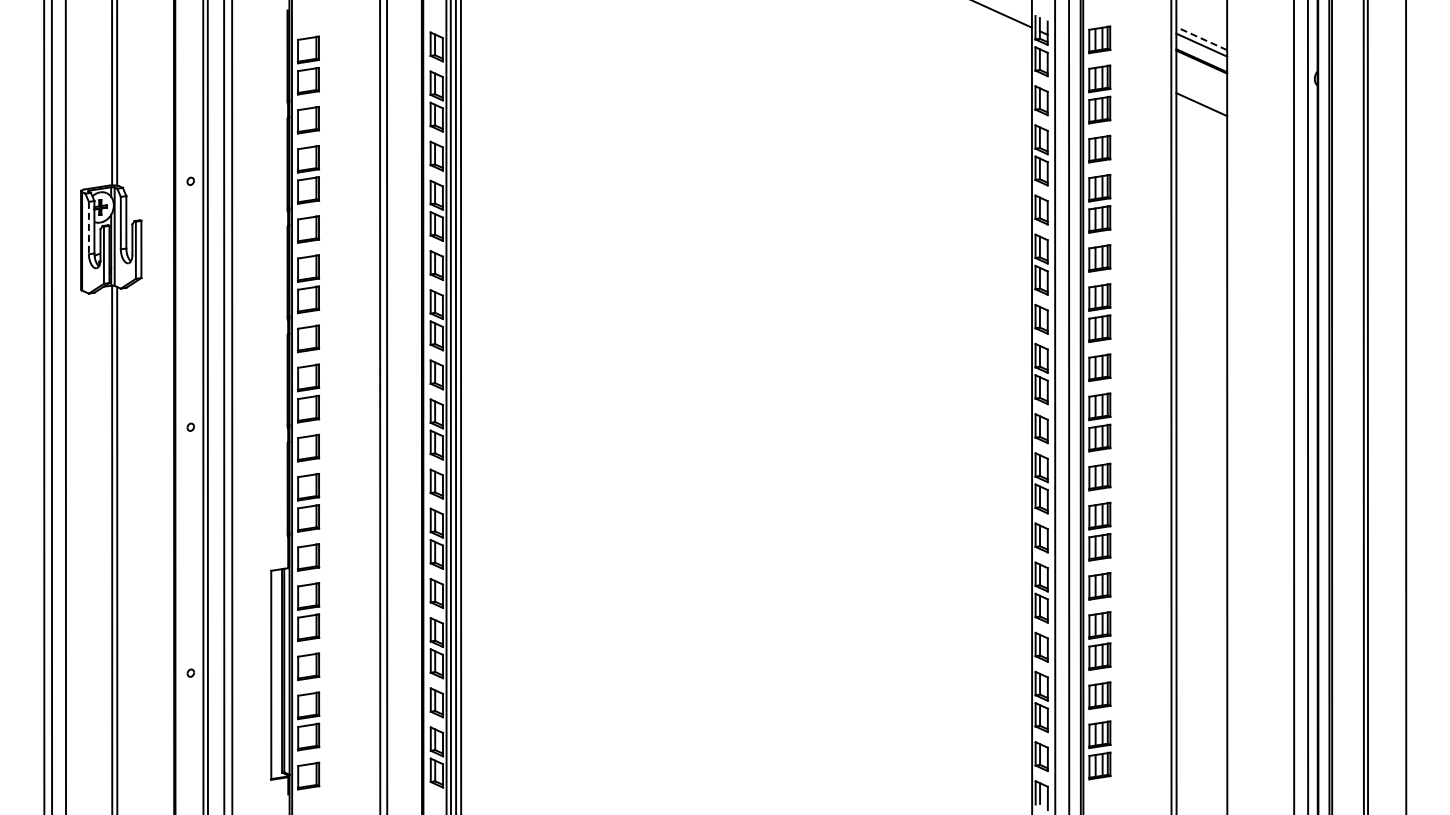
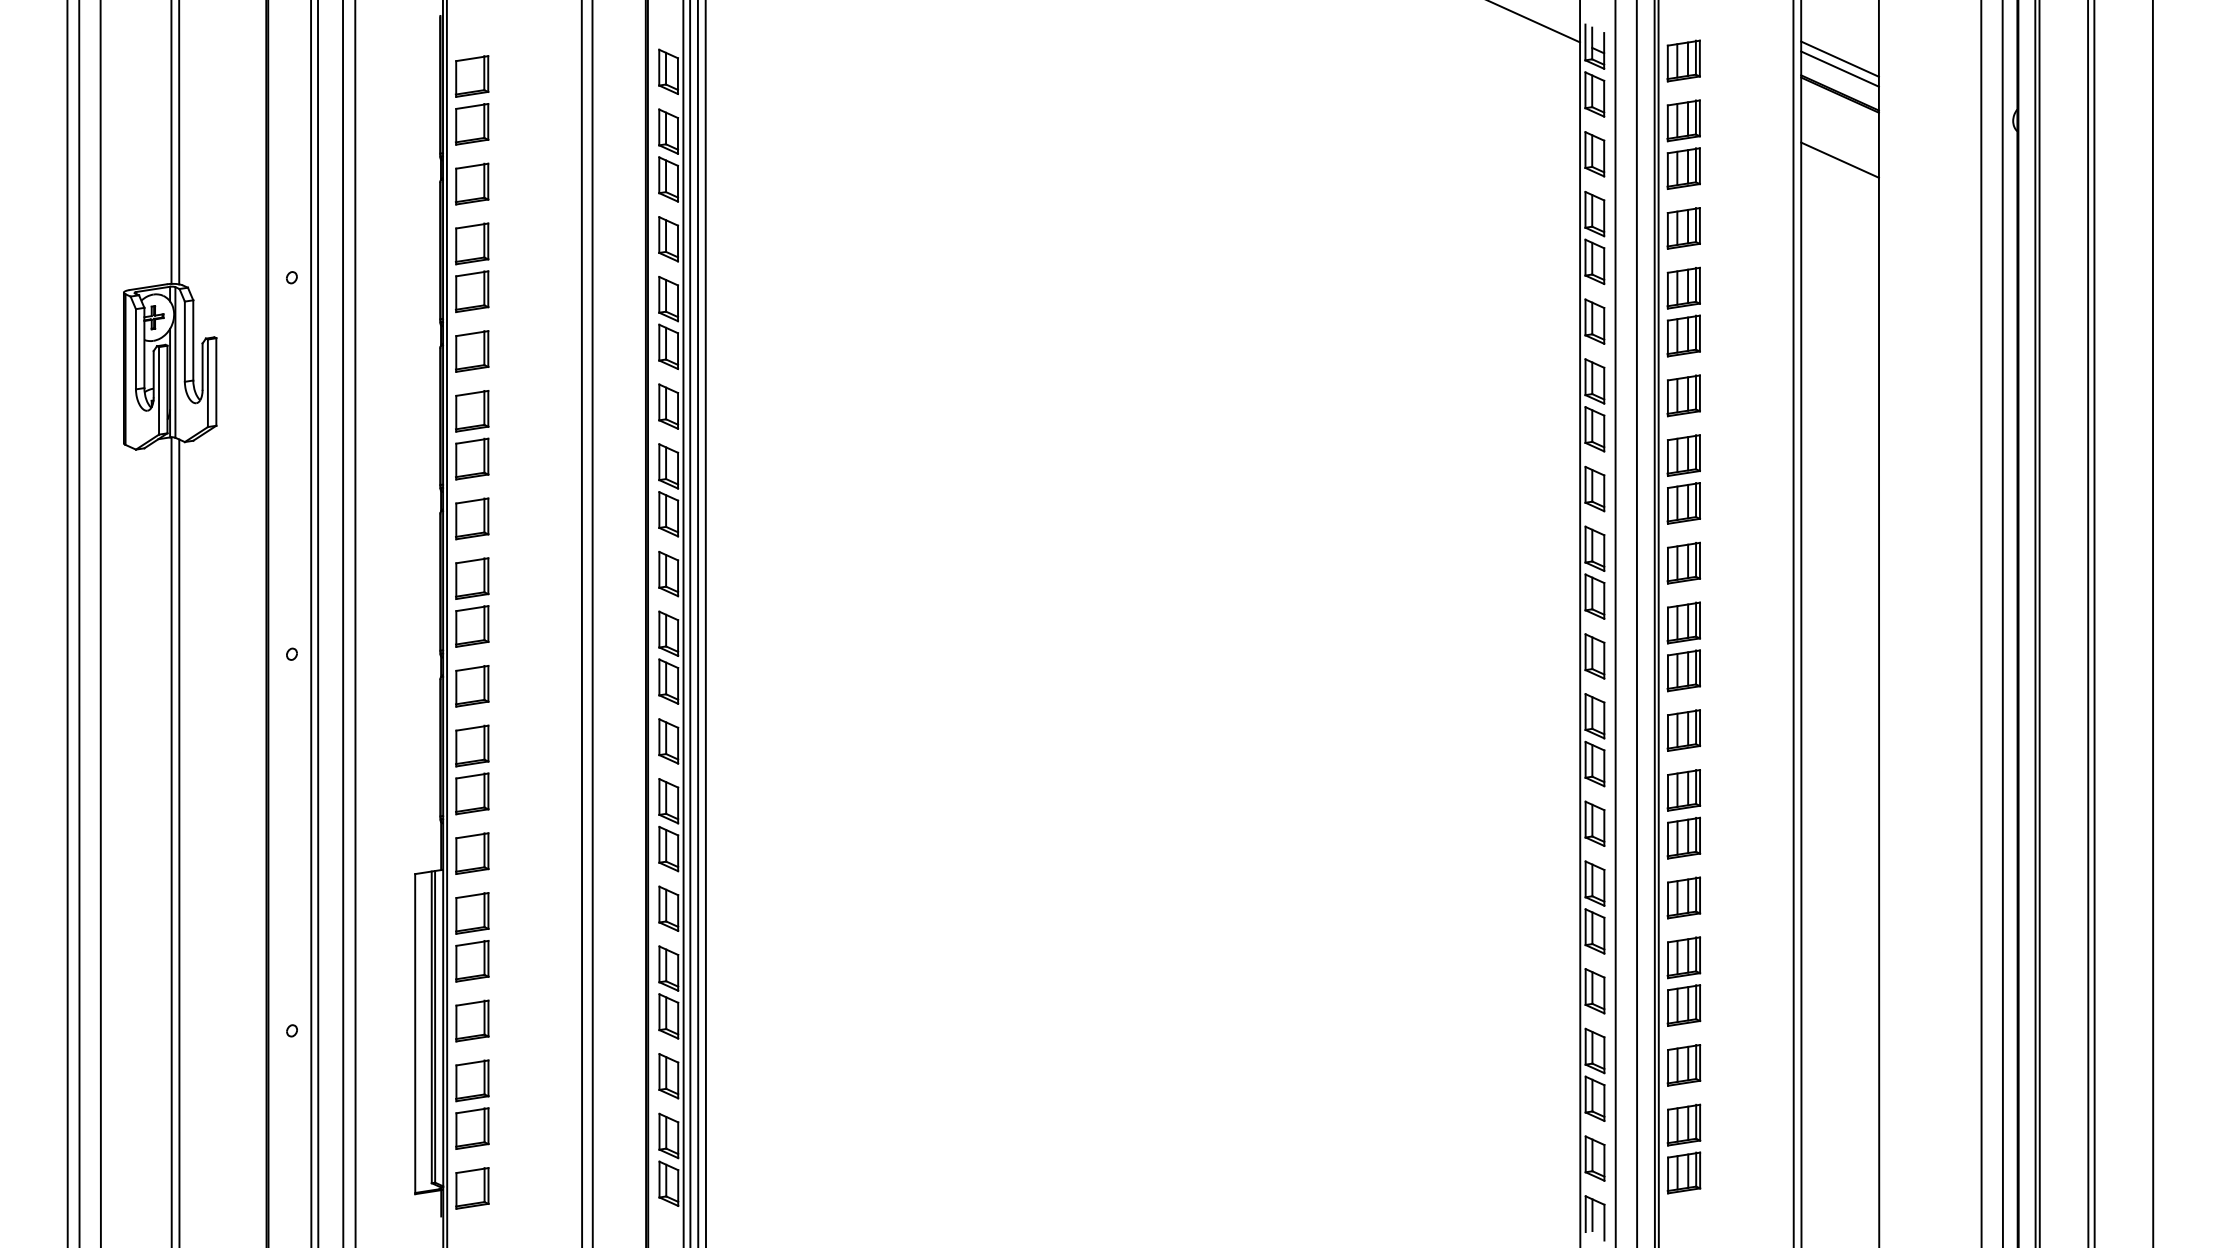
line: (1201, 38) -> (1839, 58), dashed -> solid
line: (88, 228) -> (135, 349), dashed -> solid

